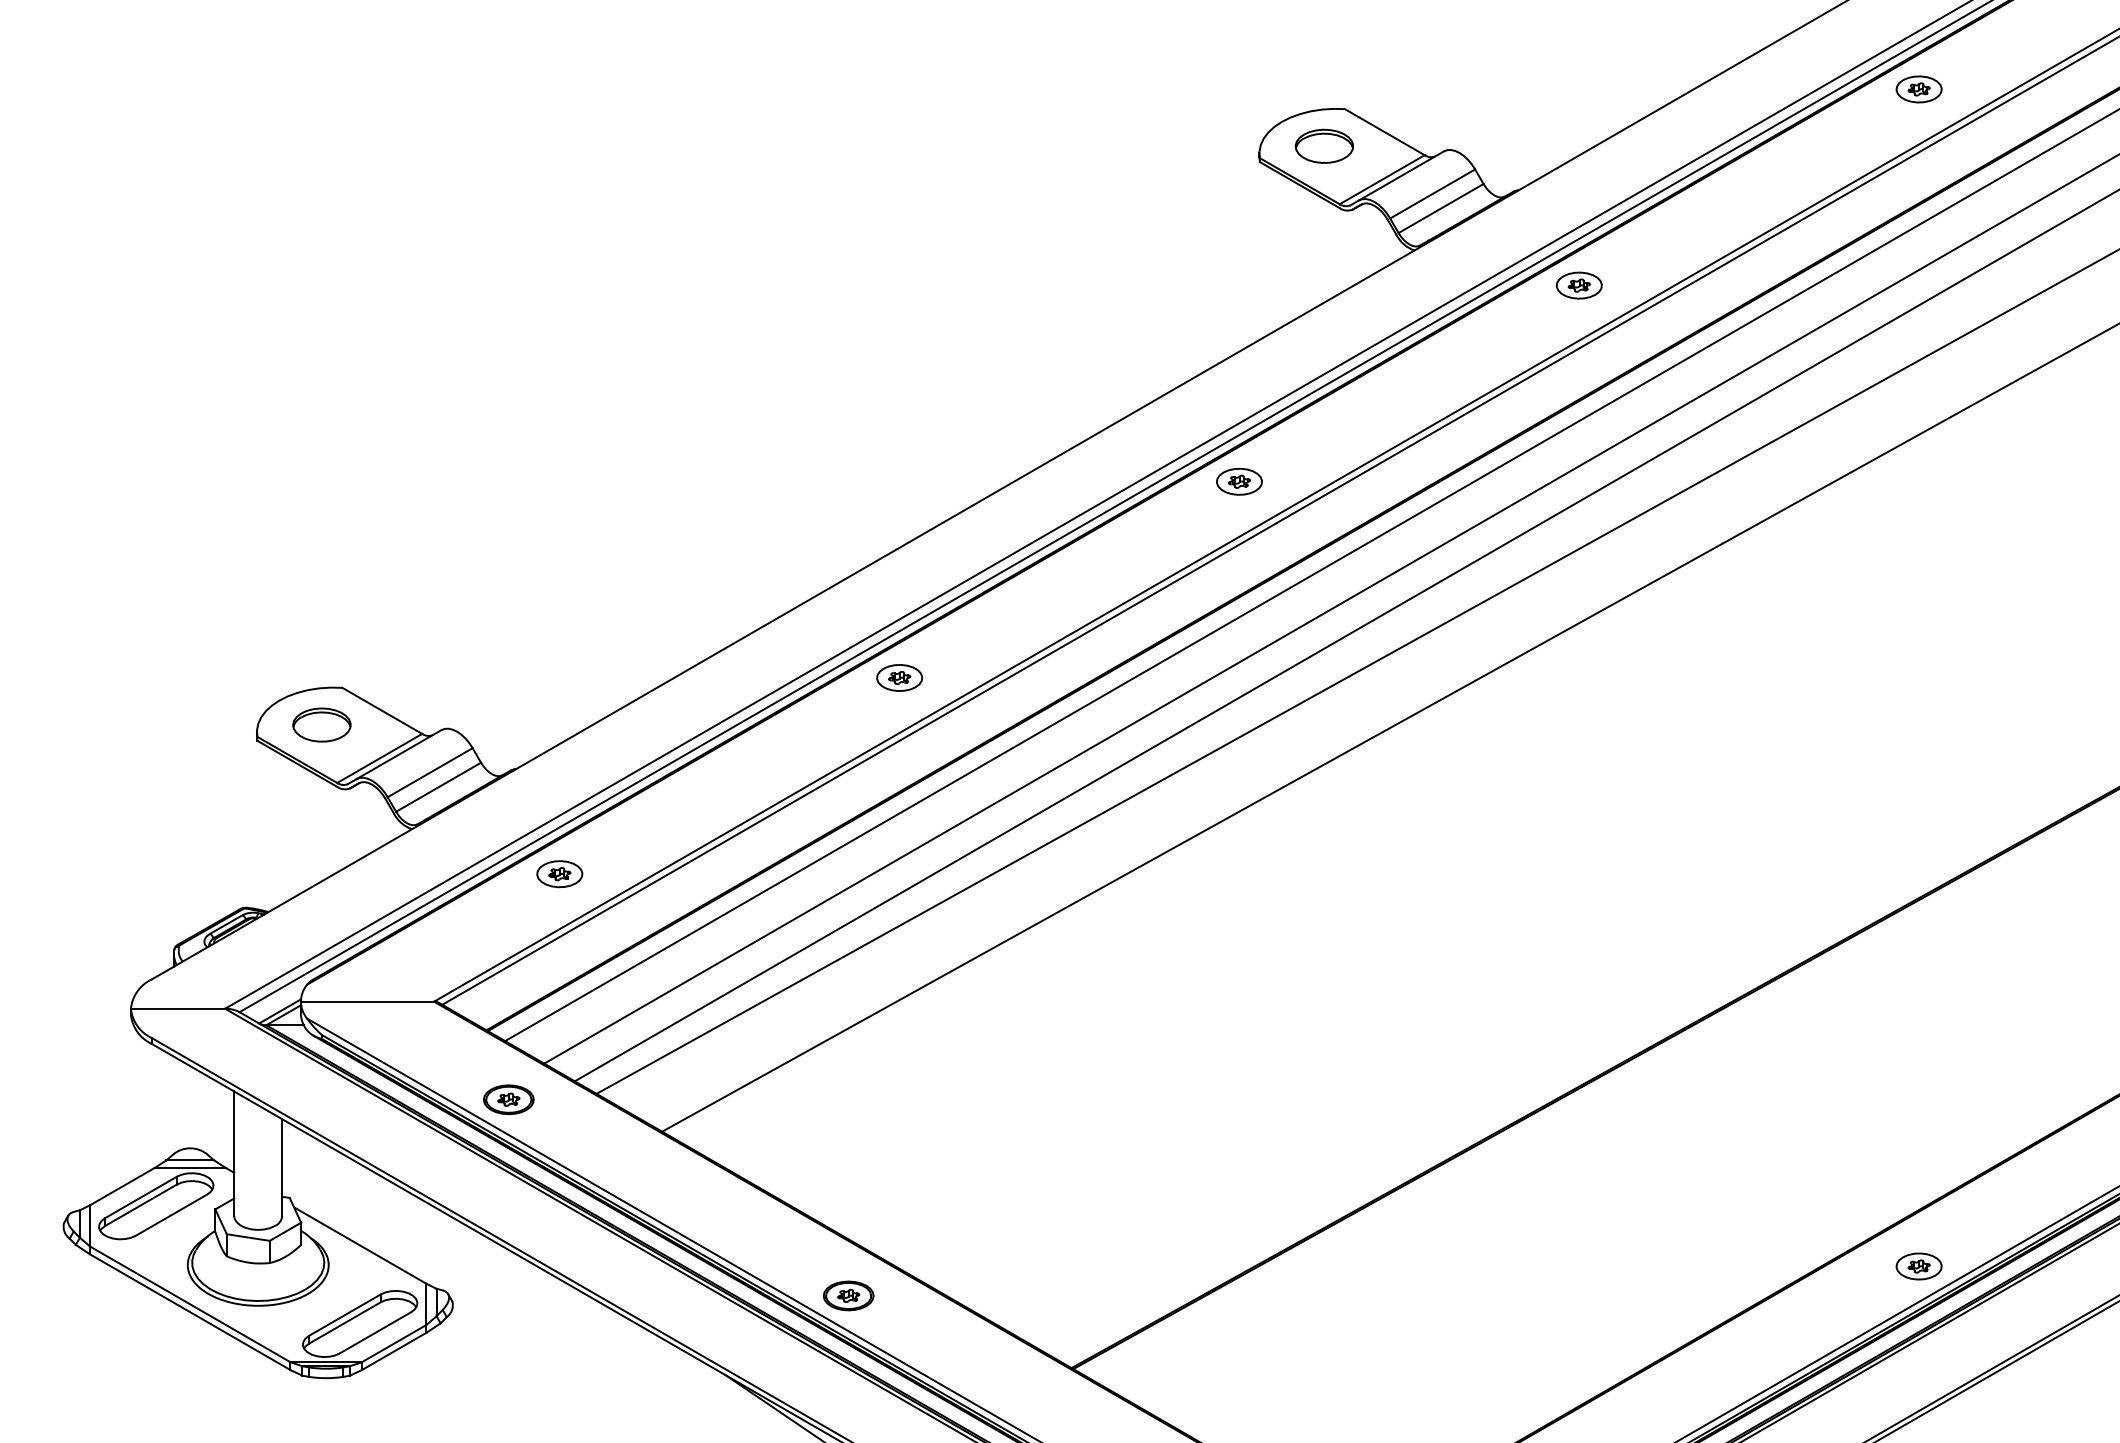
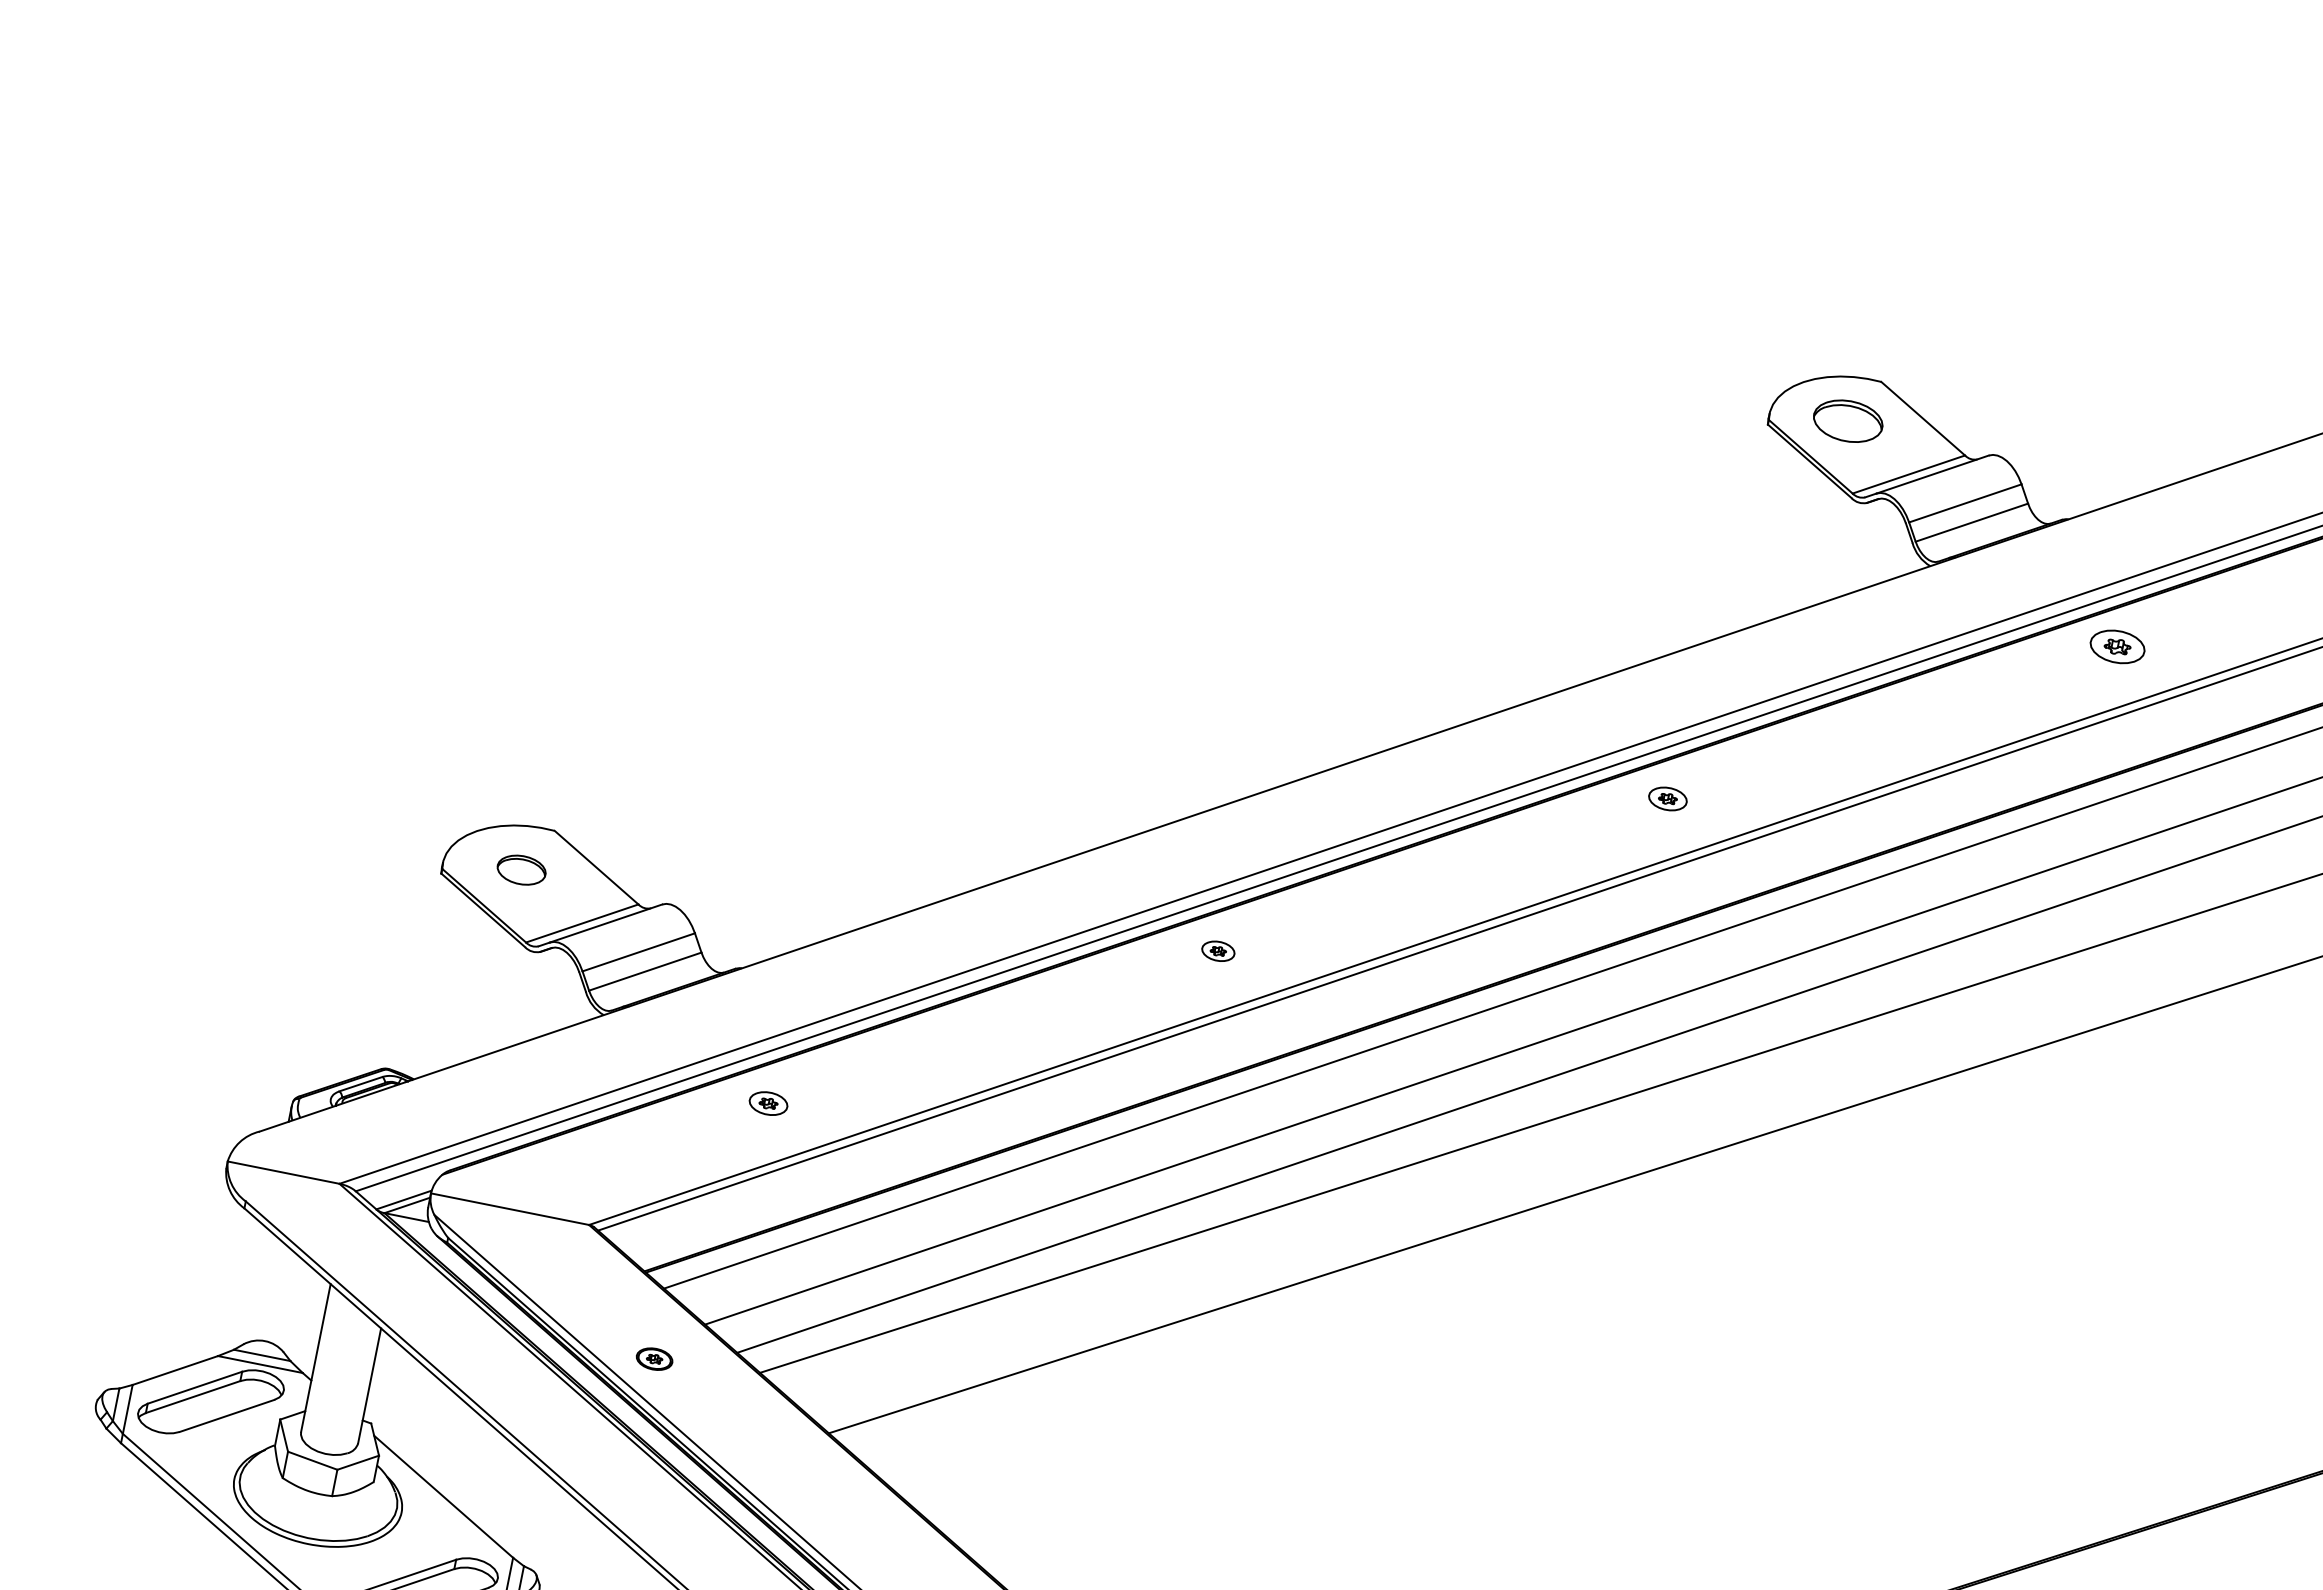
part: (1239, 481) -> (1668, 798), size x0.7
part: (899, 677) -> (1218, 950), size x0.6
part: (321, 724) -> (521, 869), size x0.7
part: (559, 874) -> (768, 1103), size x0.7
part: (508, 1099) -> (654, 1358), size x0.6

